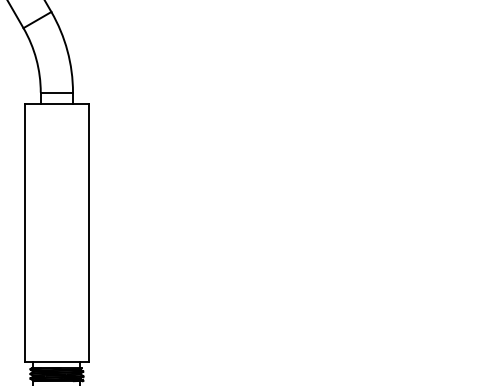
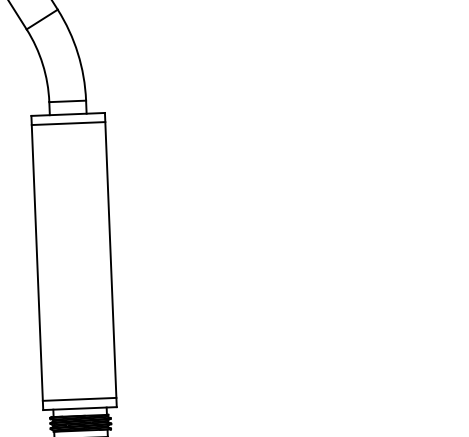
line: (56, 112) -> (68, 124), added
line: (56, 353) -> (79, 399), added

